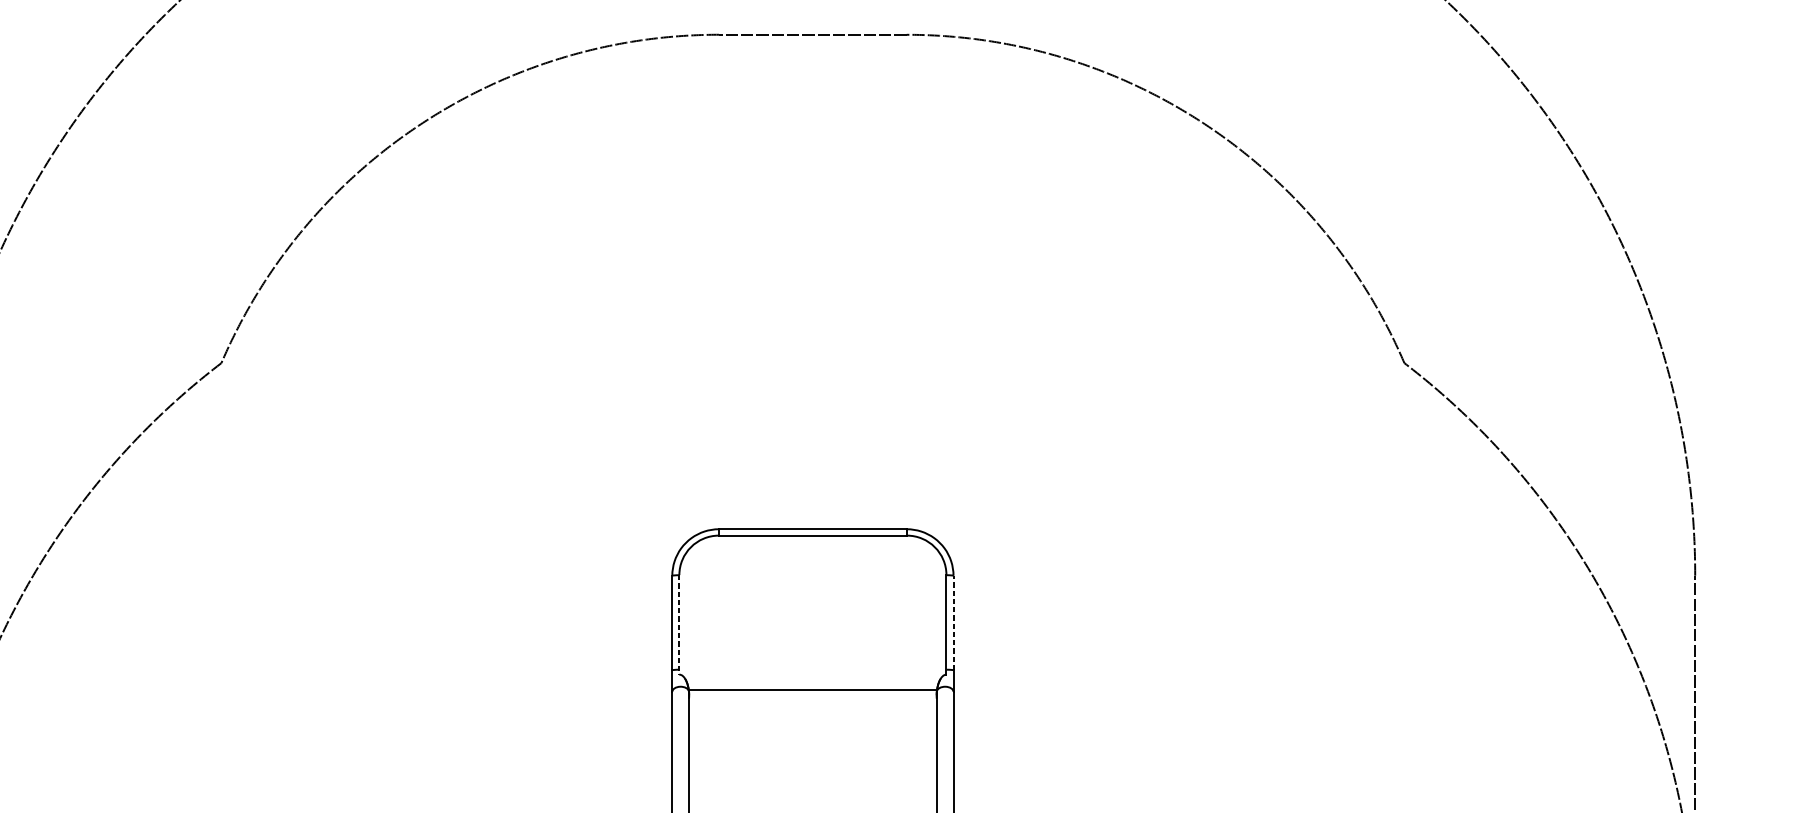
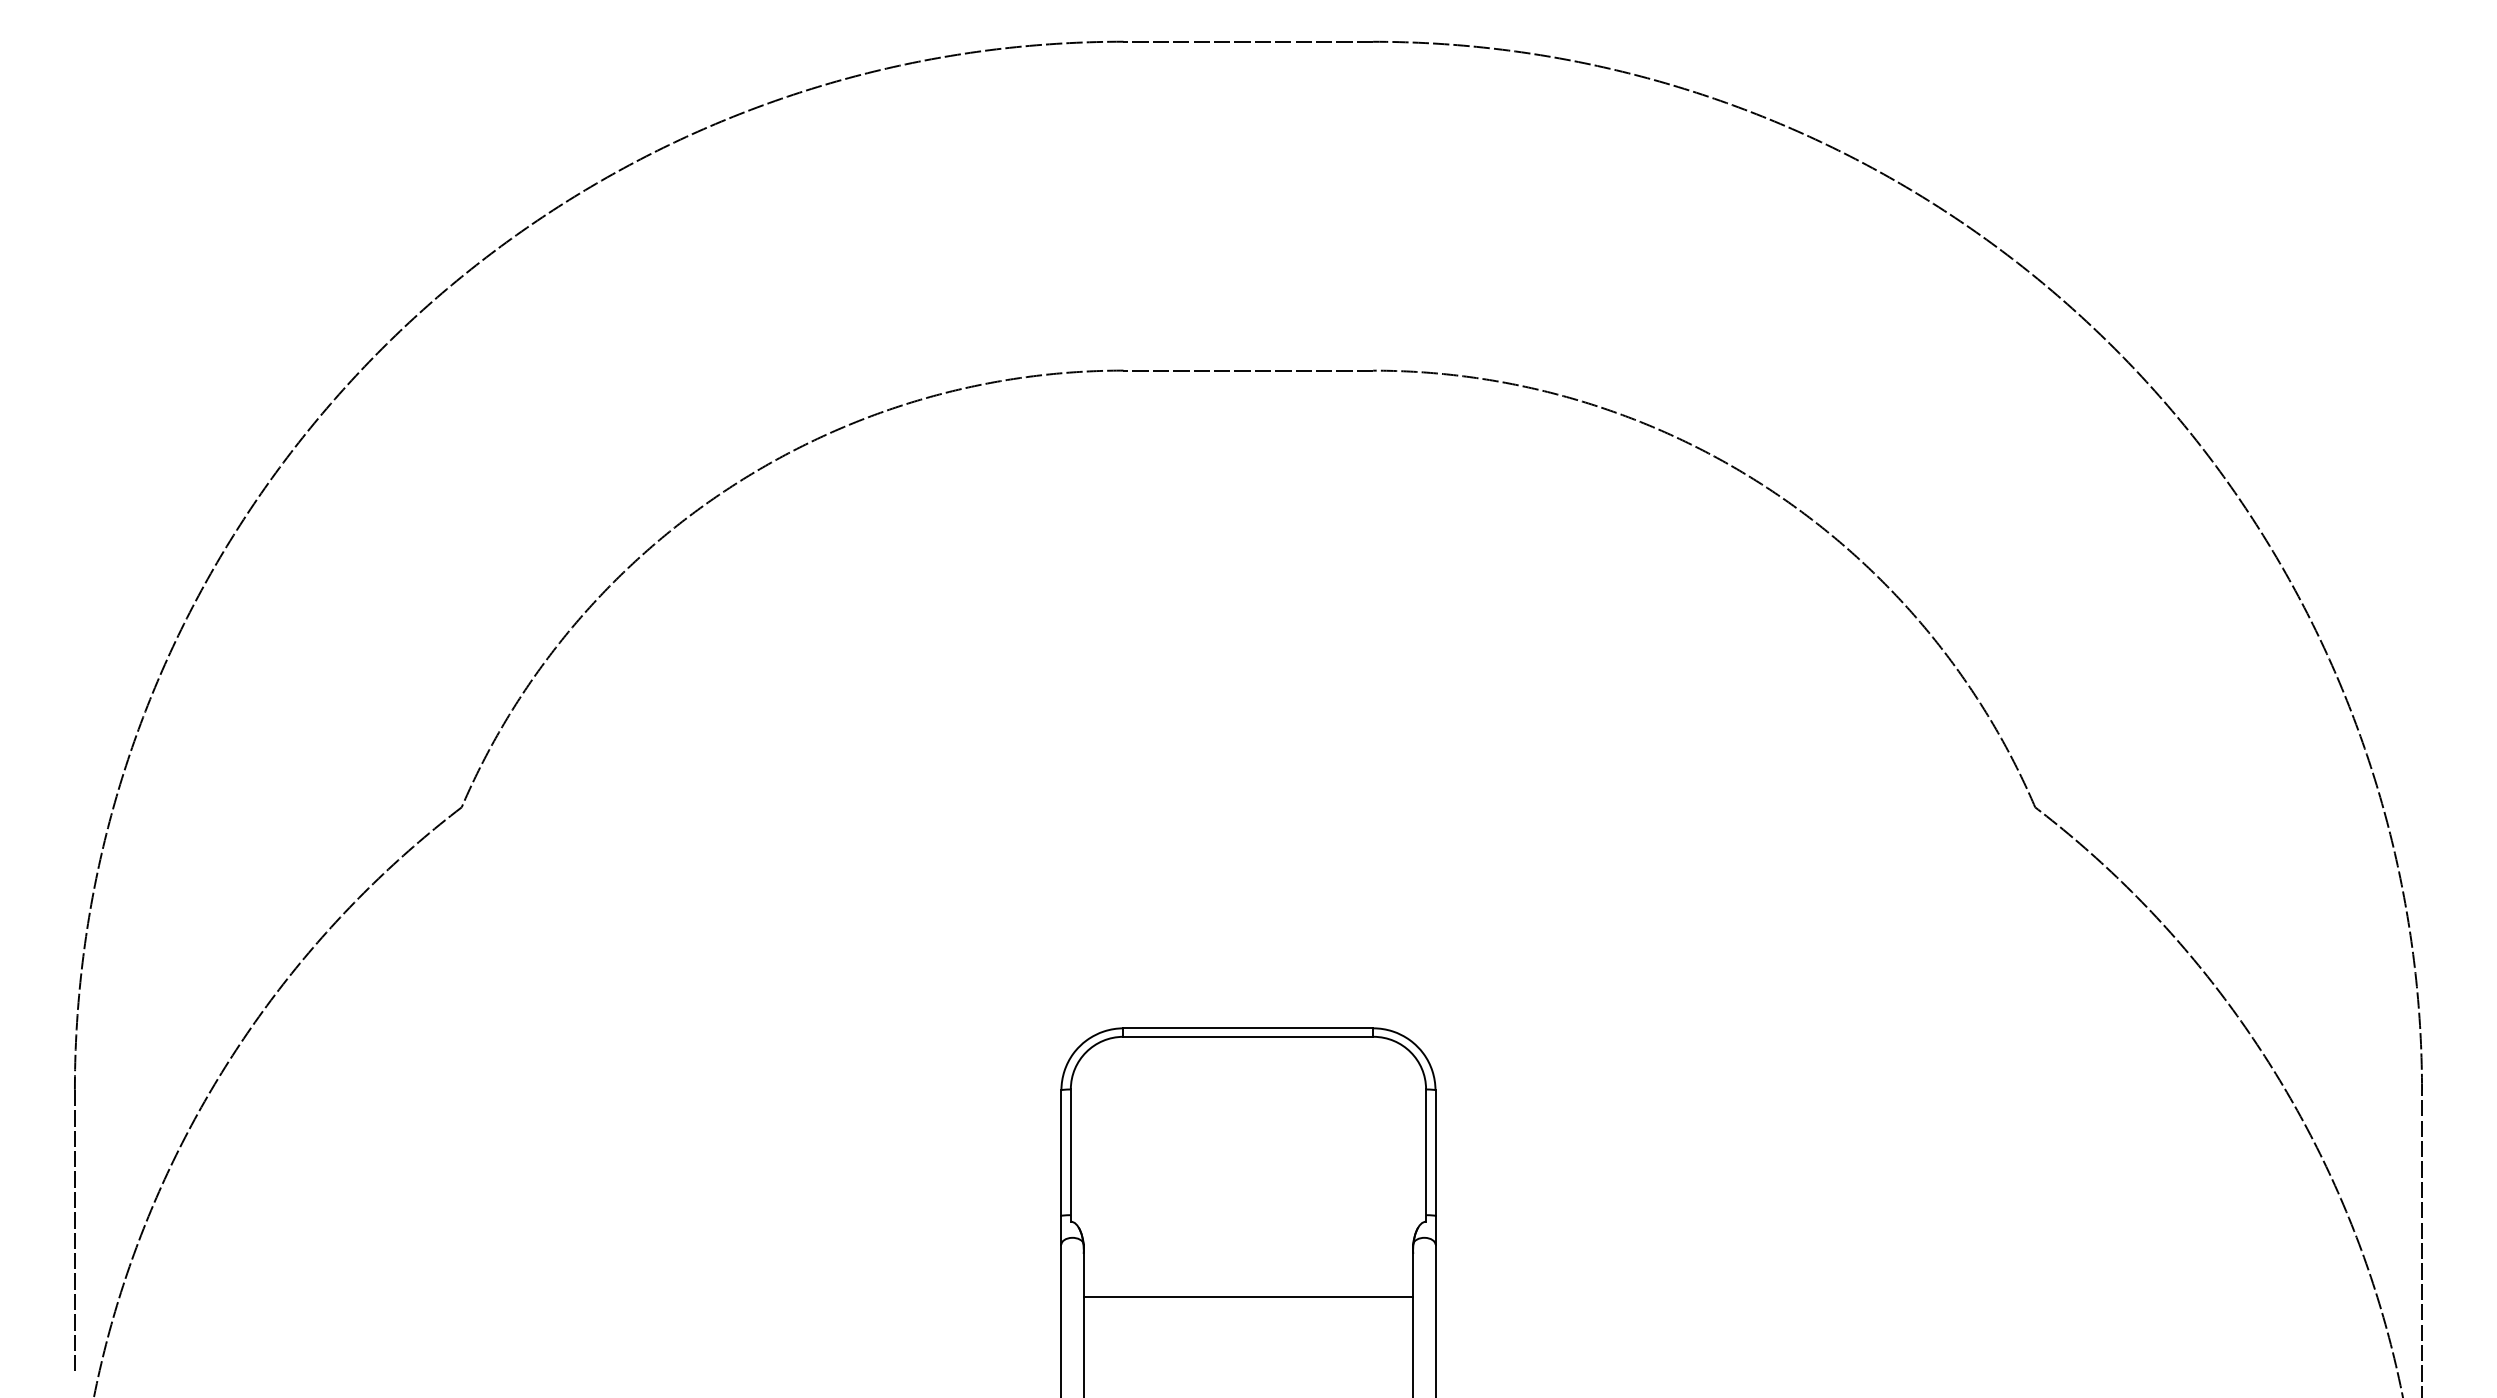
line: (953, 623) -> (1435, 1153), dashed -> solid
line: (679, 625) -> (1070, 1156), dashed -> solid
line: (812, 689) -> (1248, 1296), moved

